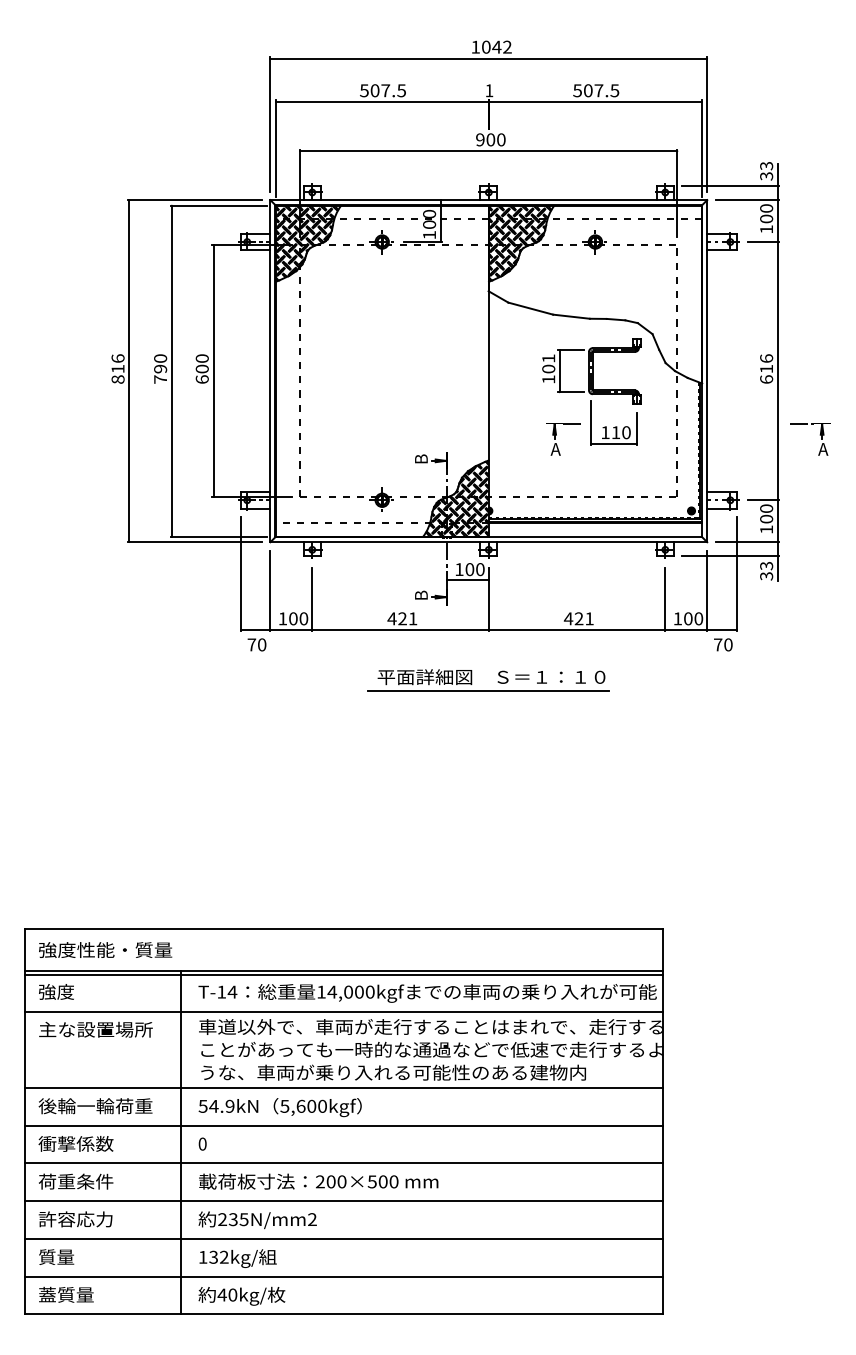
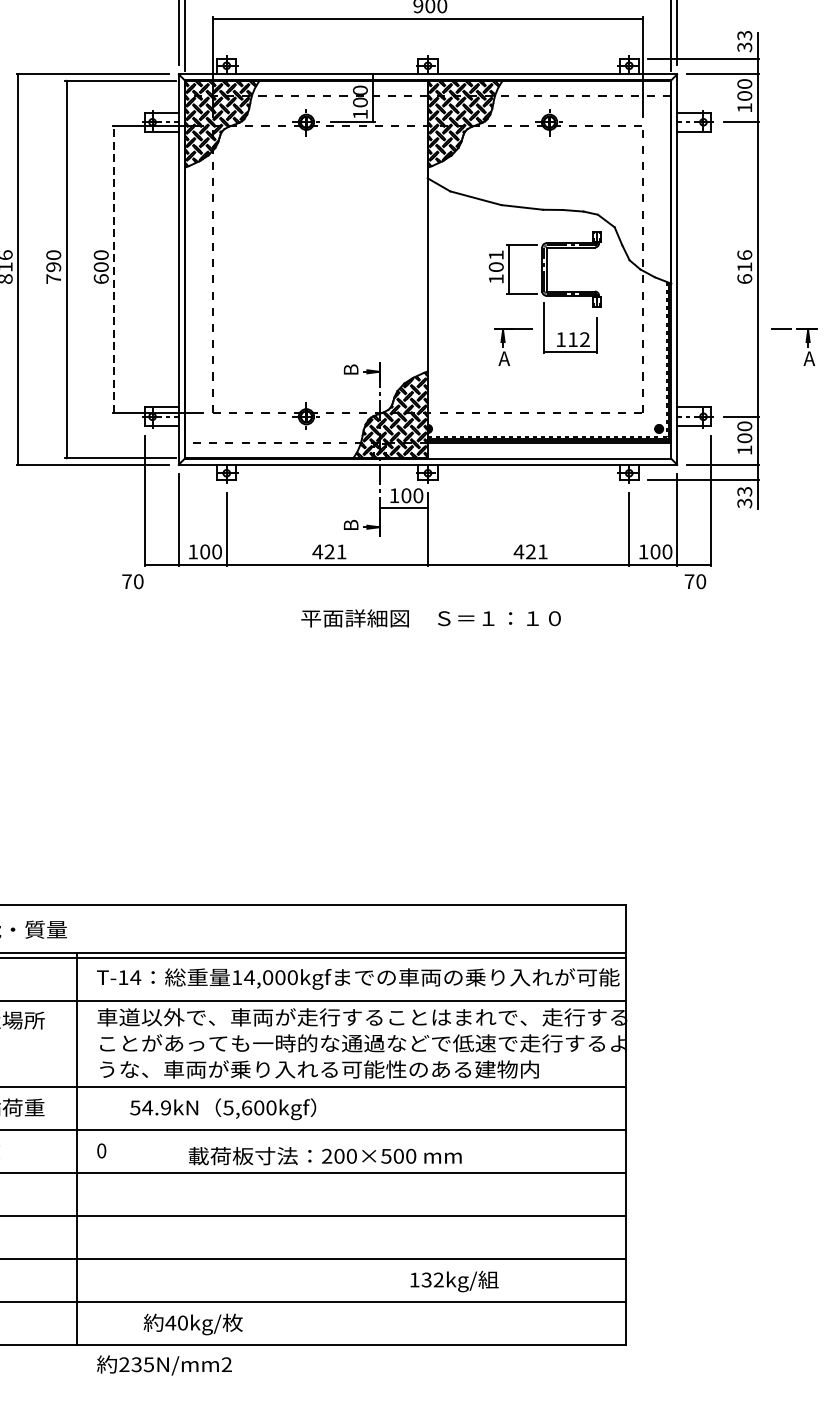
line: (213, 371) -> (114, 269), solid -> dashed
text: (626, 432) -> (585, 339), 110 -> 112
text: (256, 644) -> (132, 581), moved
line: (488, 691) -> (427, 634), removed
text: (279, 1107) -> (222, 1109), moved
text: (318, 1181) -> (325, 1155), moved
text: (257, 1220) -> (164, 1365), moved
text: (237, 1258) -> (453, 1281), moved
text: (241, 1295) -> (192, 1323), moved

